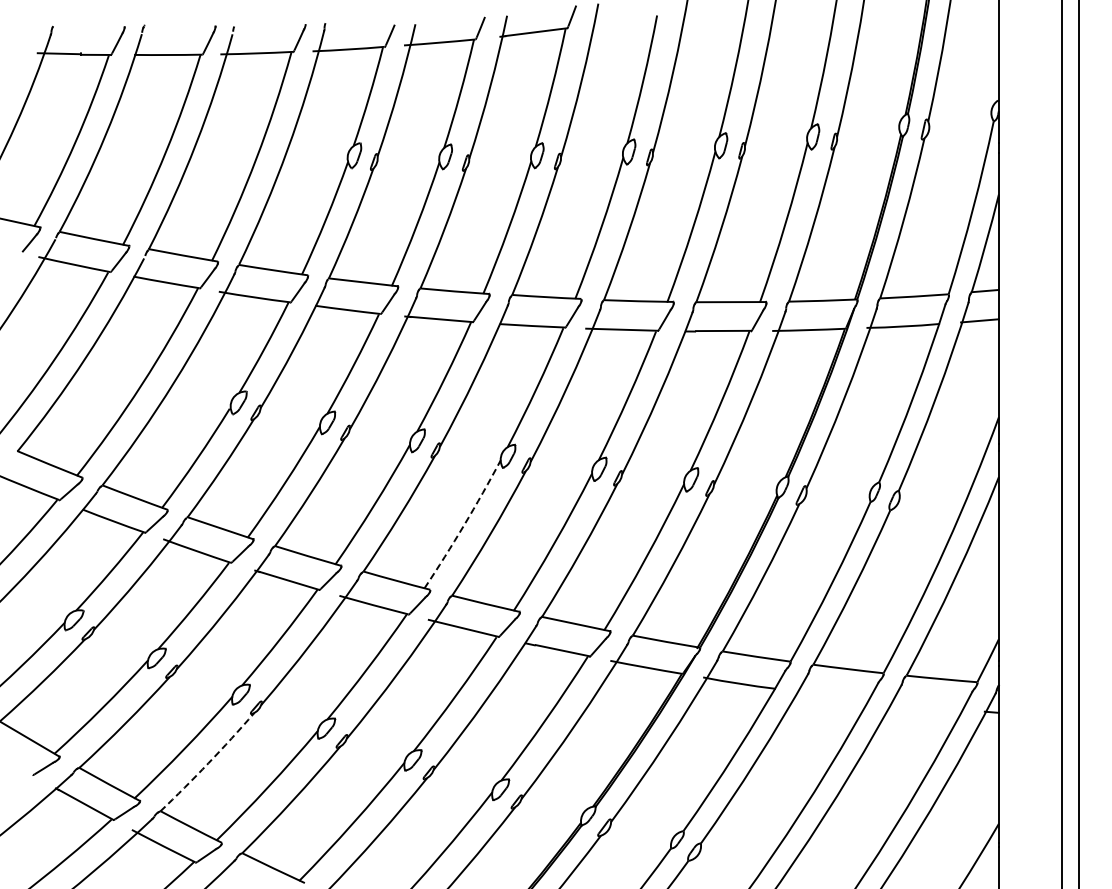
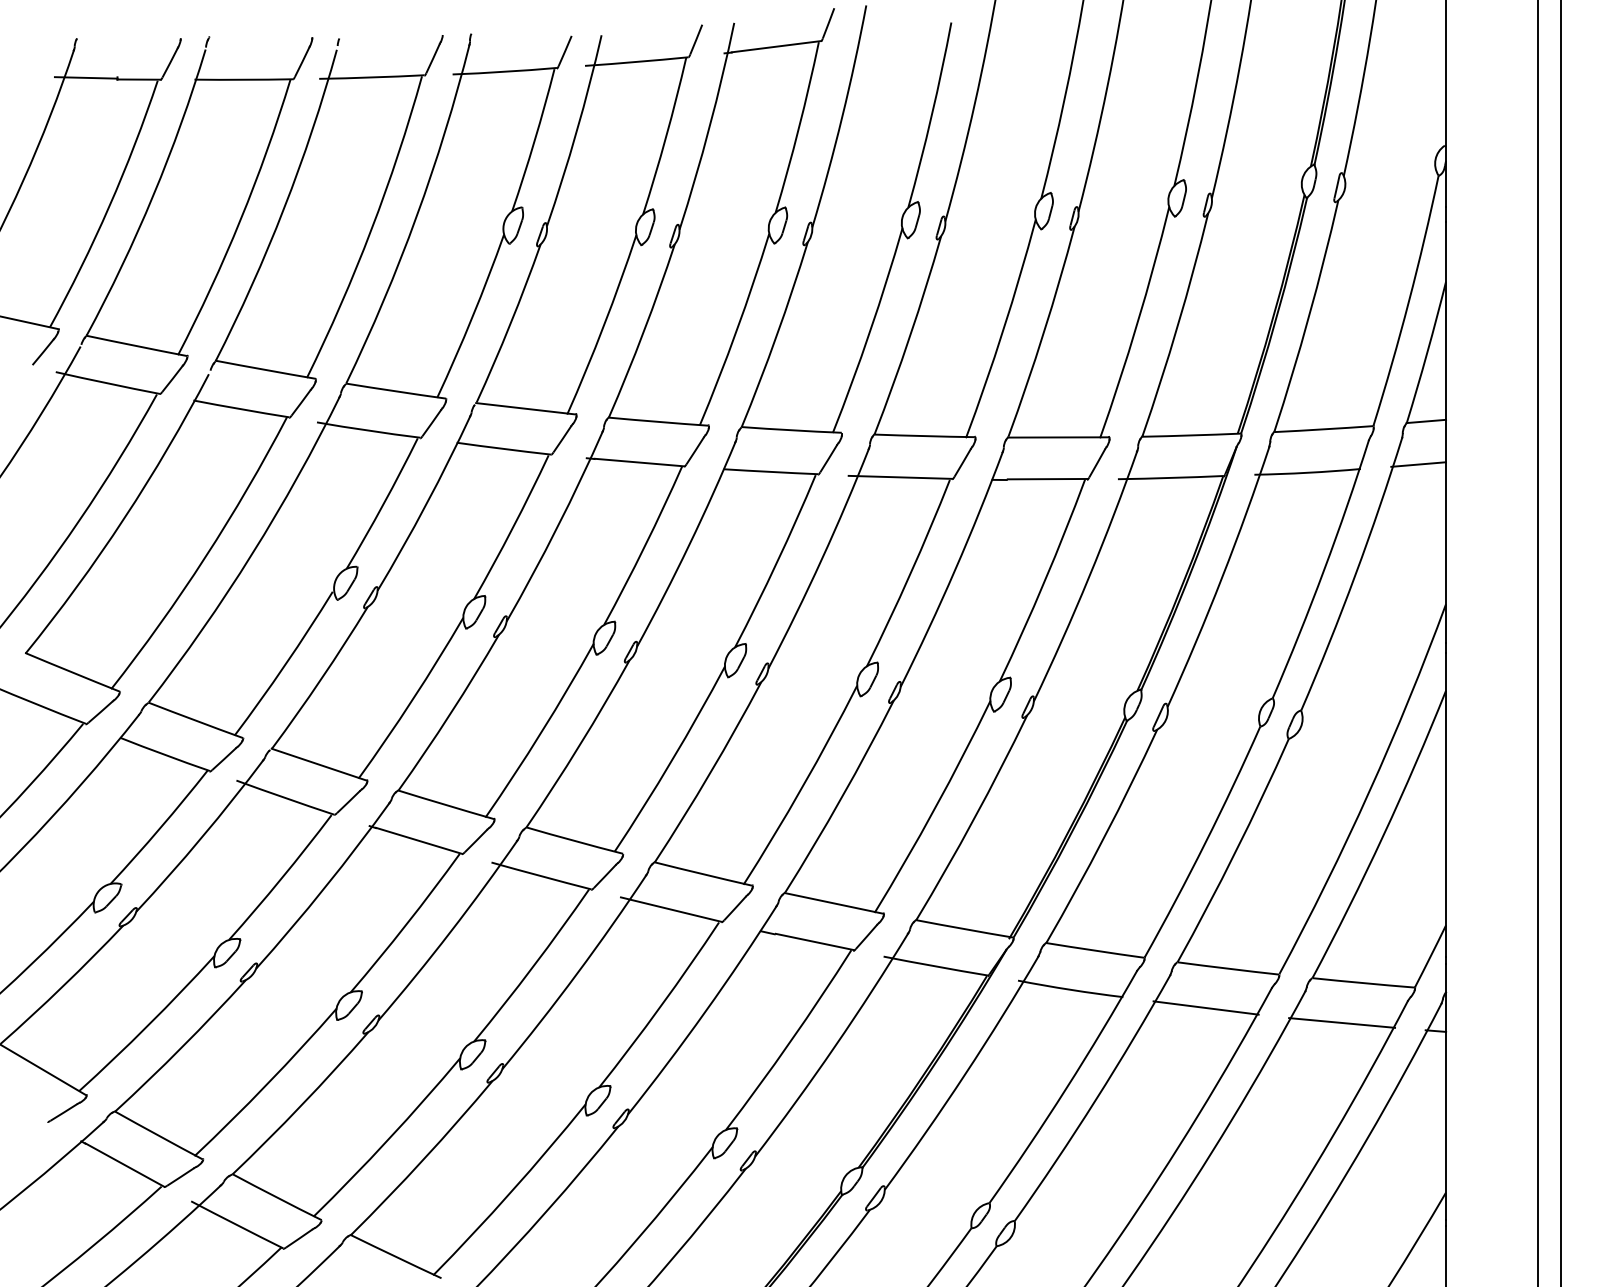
arc: (464, 525) -> (672, 760), dashed -> solid
line: (832, 695) -> (1205, 1006), added
line: (926, 706) -> (1341, 1022), added
arc: (208, 763) -> (302, 1105), dashed -> solid

